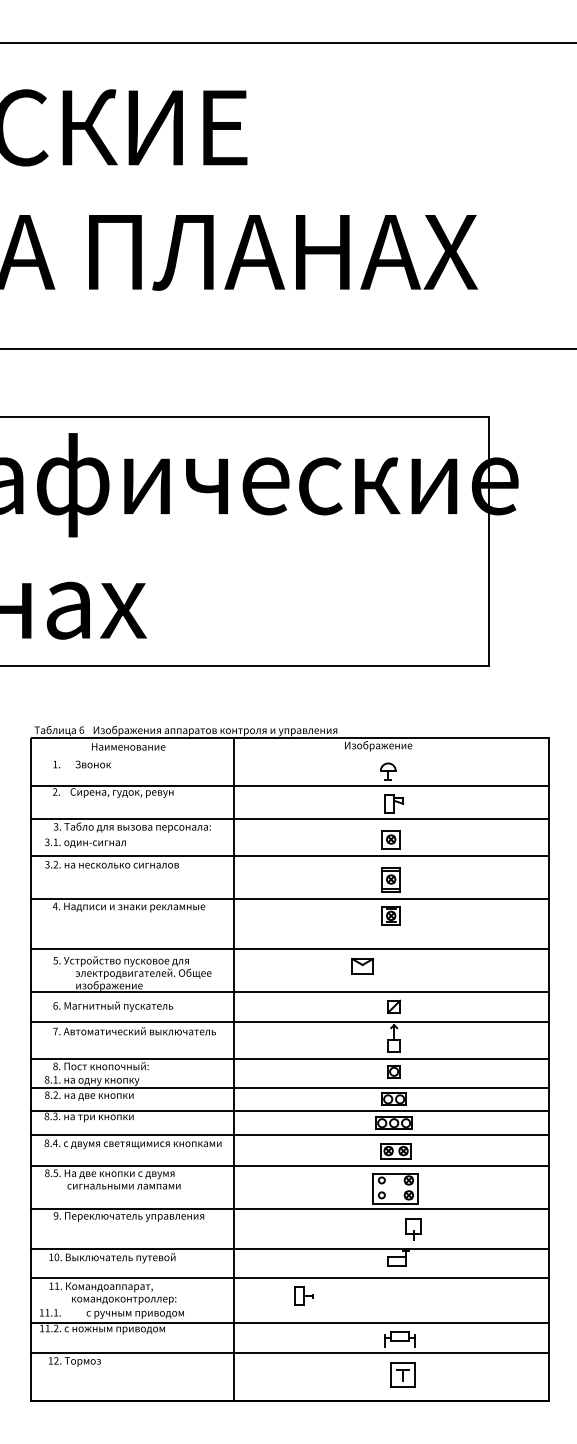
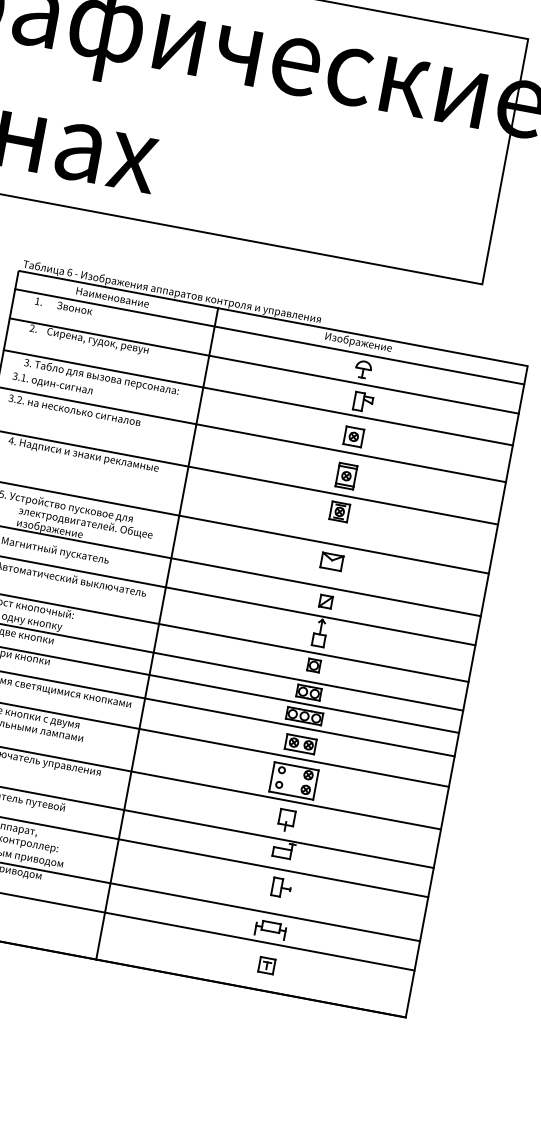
line: (290, 756) -> (270, 336), added
part: (362, 965) -> (331, 560), moved
part: (413, 1229) -> (286, 820), moved
part: (303, 1295) -> (281, 887), moved
part: (402, 1375) -> (266, 965), size x0.62

